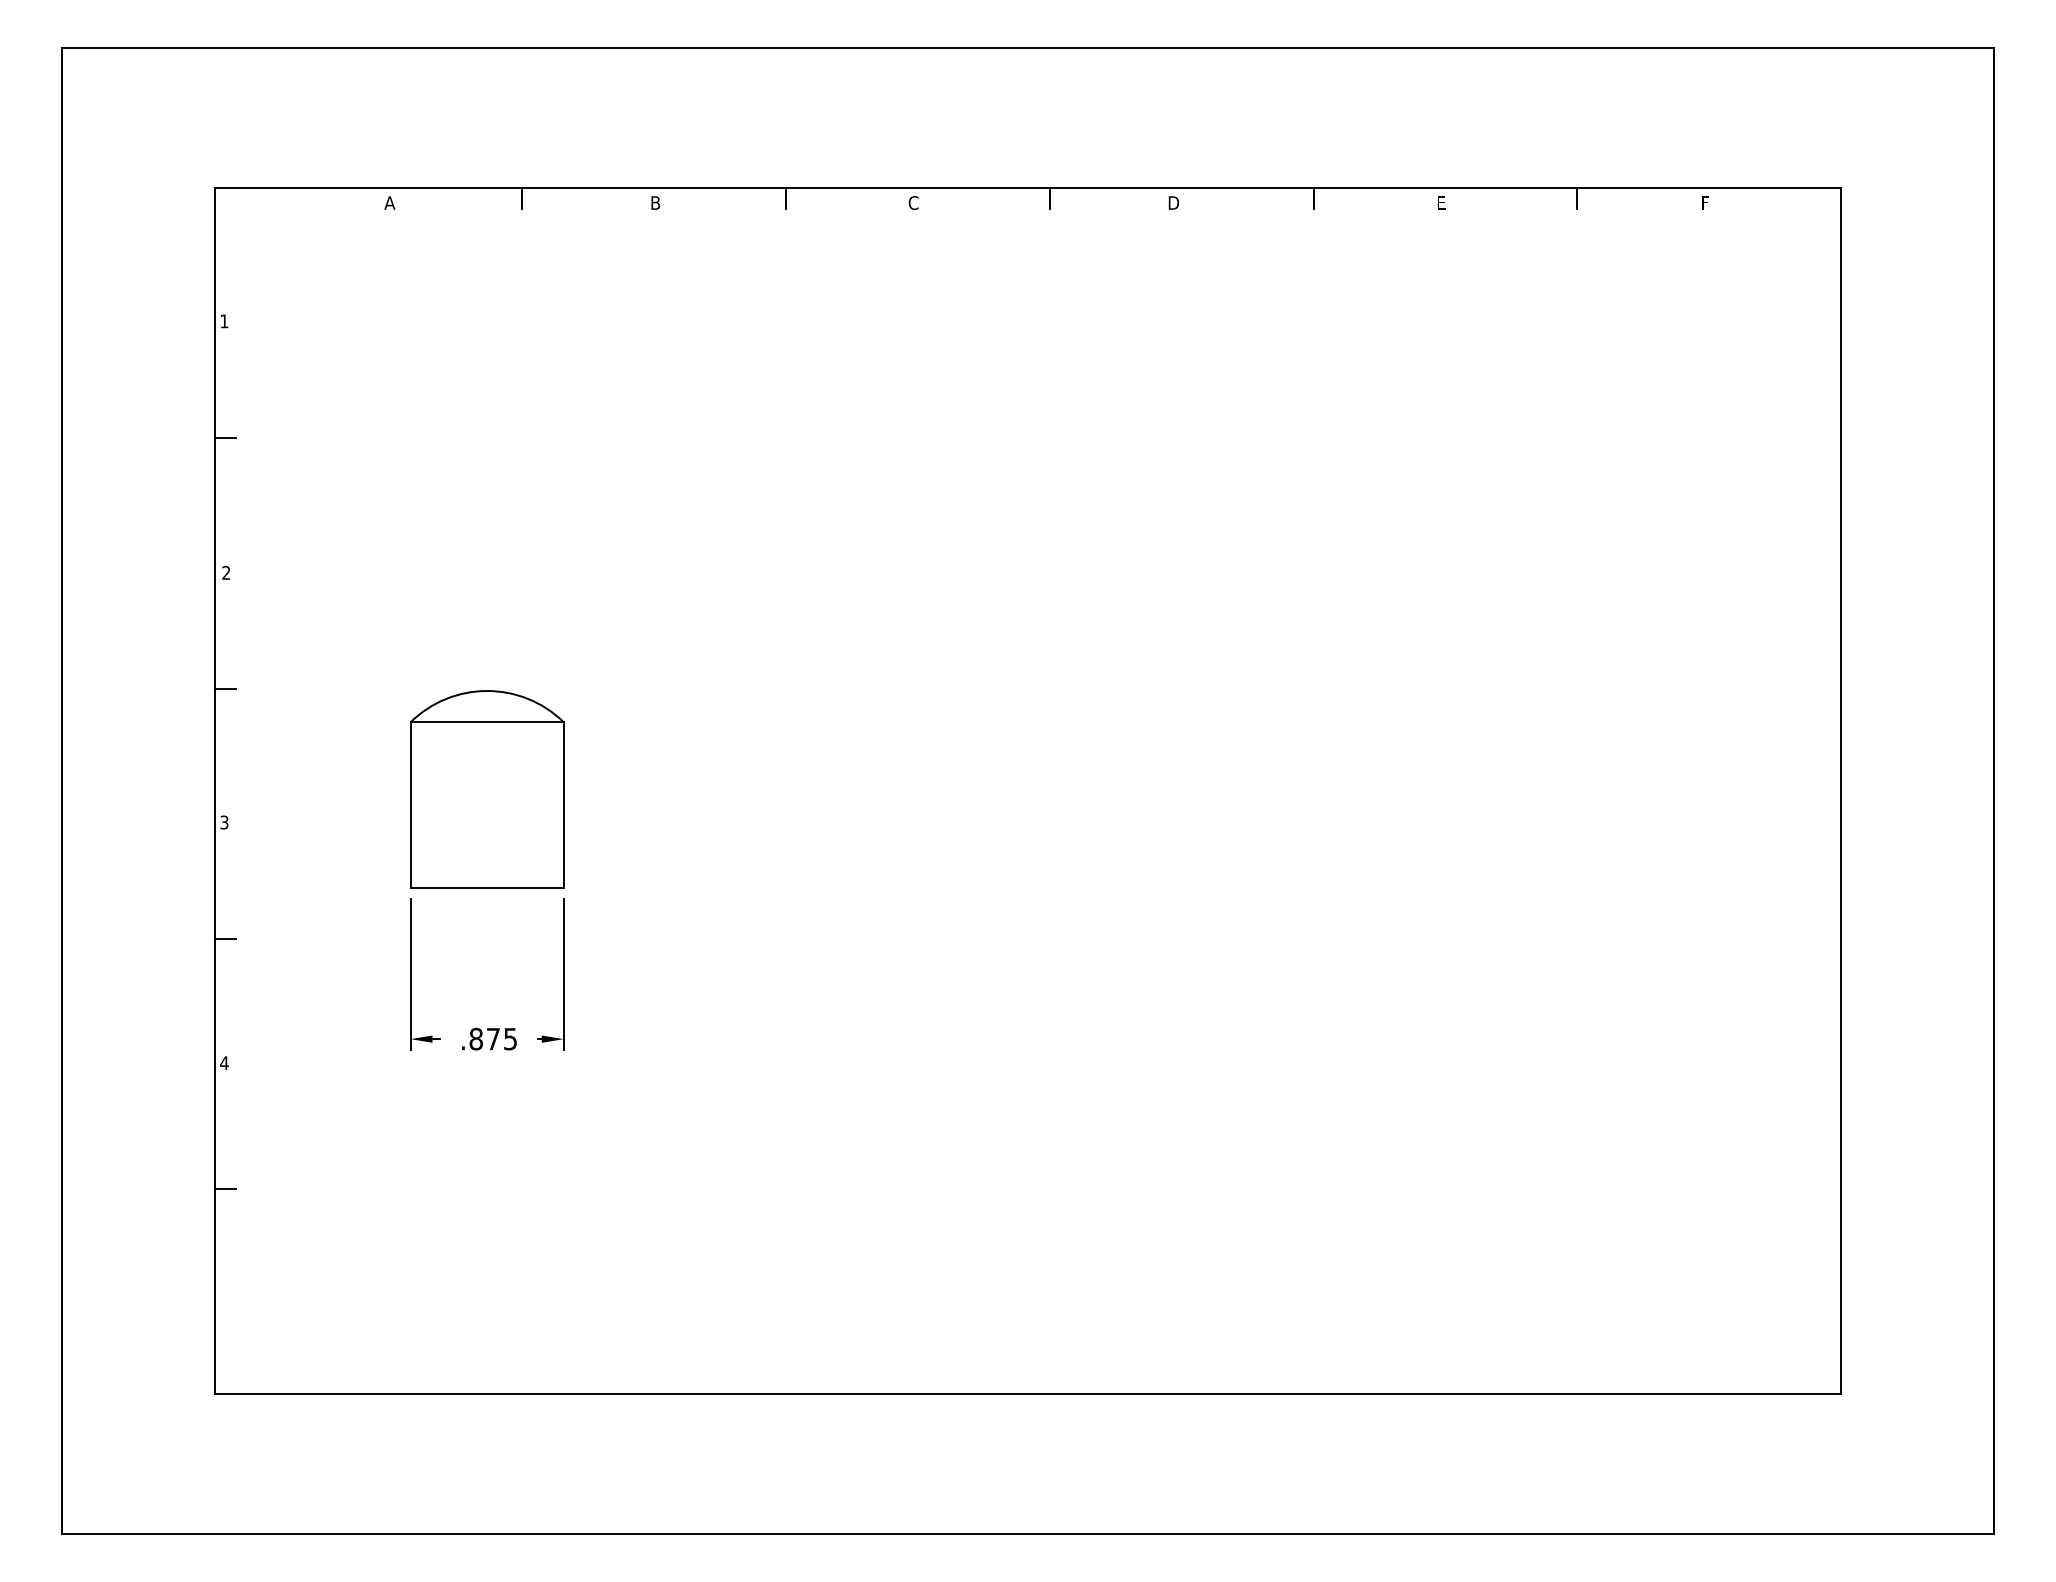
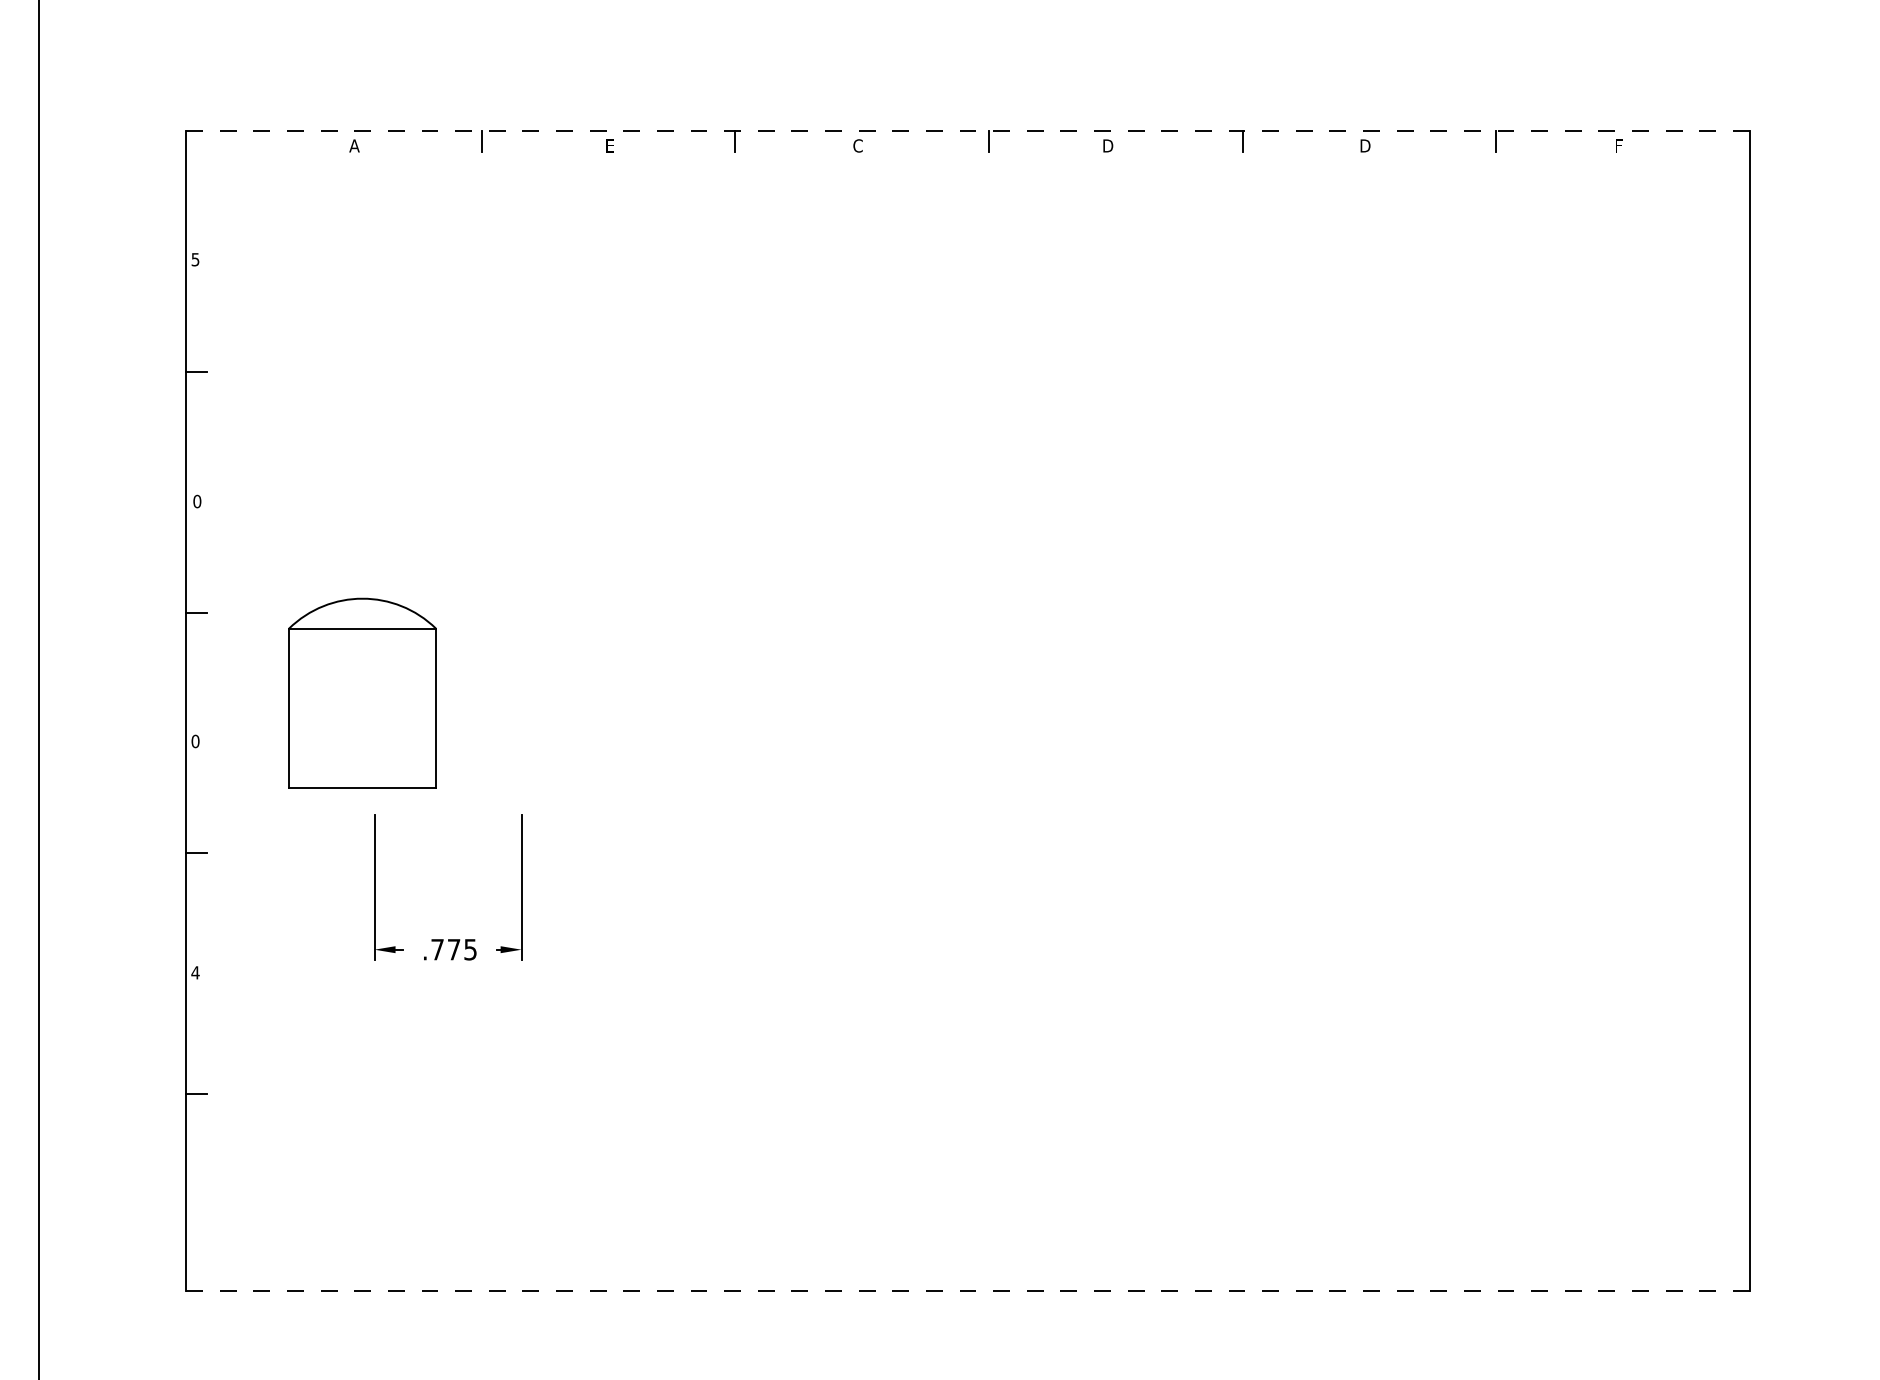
line: (1027, 187) -> (967, 131), solid -> dashed
text: (655, 202) -> (609, 145), B -> E
text: (1441, 202) -> (1365, 145), E -> D
text: (224, 321) -> (195, 259), 1 -> 5
text: (226, 572) -> (197, 501), 2 -> 0
part: (487, 789) -> (362, 693), moved
text: (224, 822) -> (195, 741), 3 -> 0
text: (475, 1038) -> (436, 949), .875 -> .775
line: (1027, 1394) -> (967, 1291), solid -> dashed

